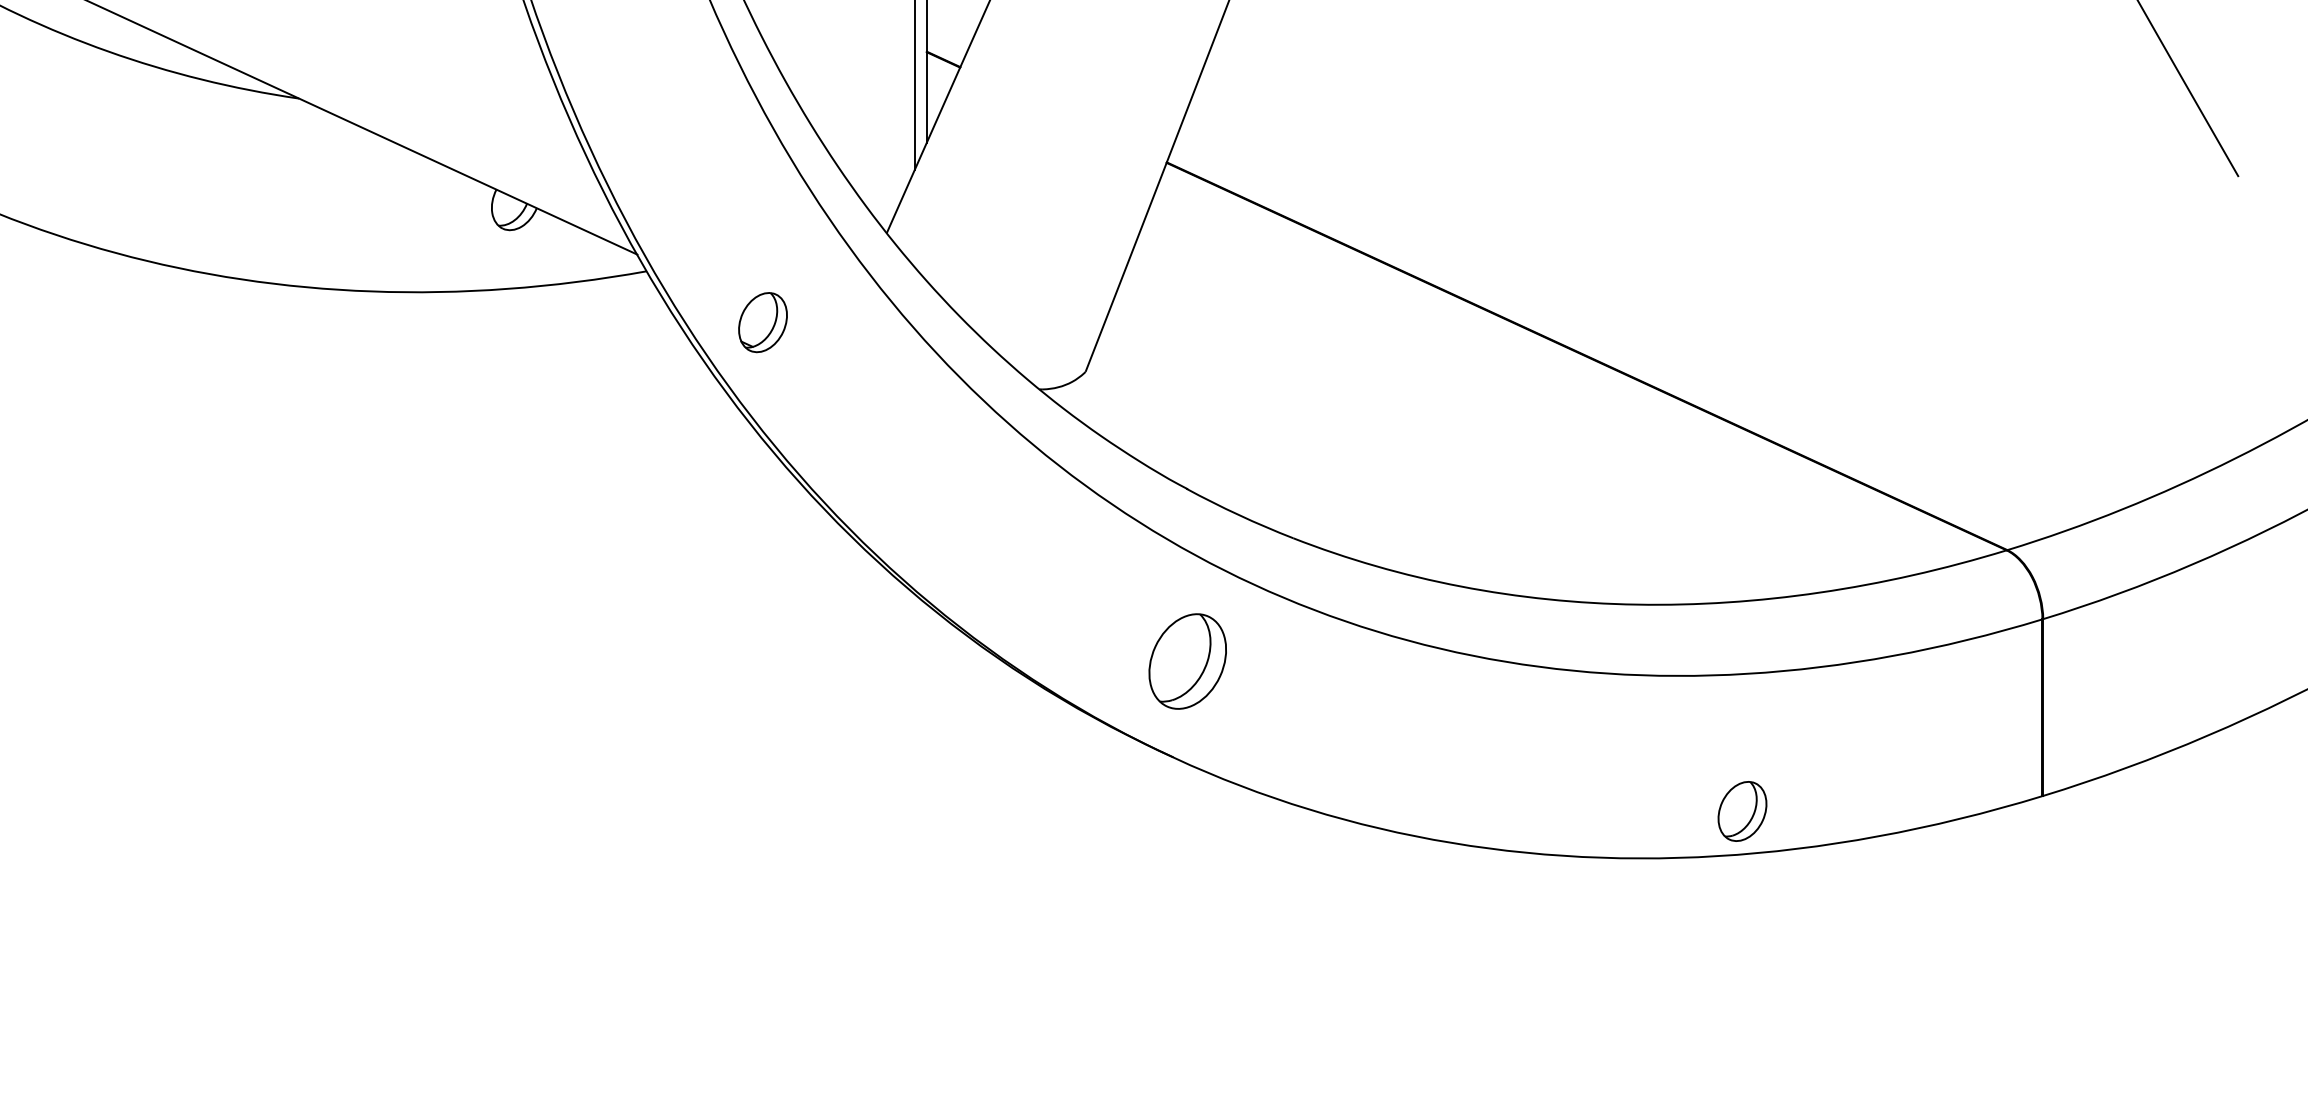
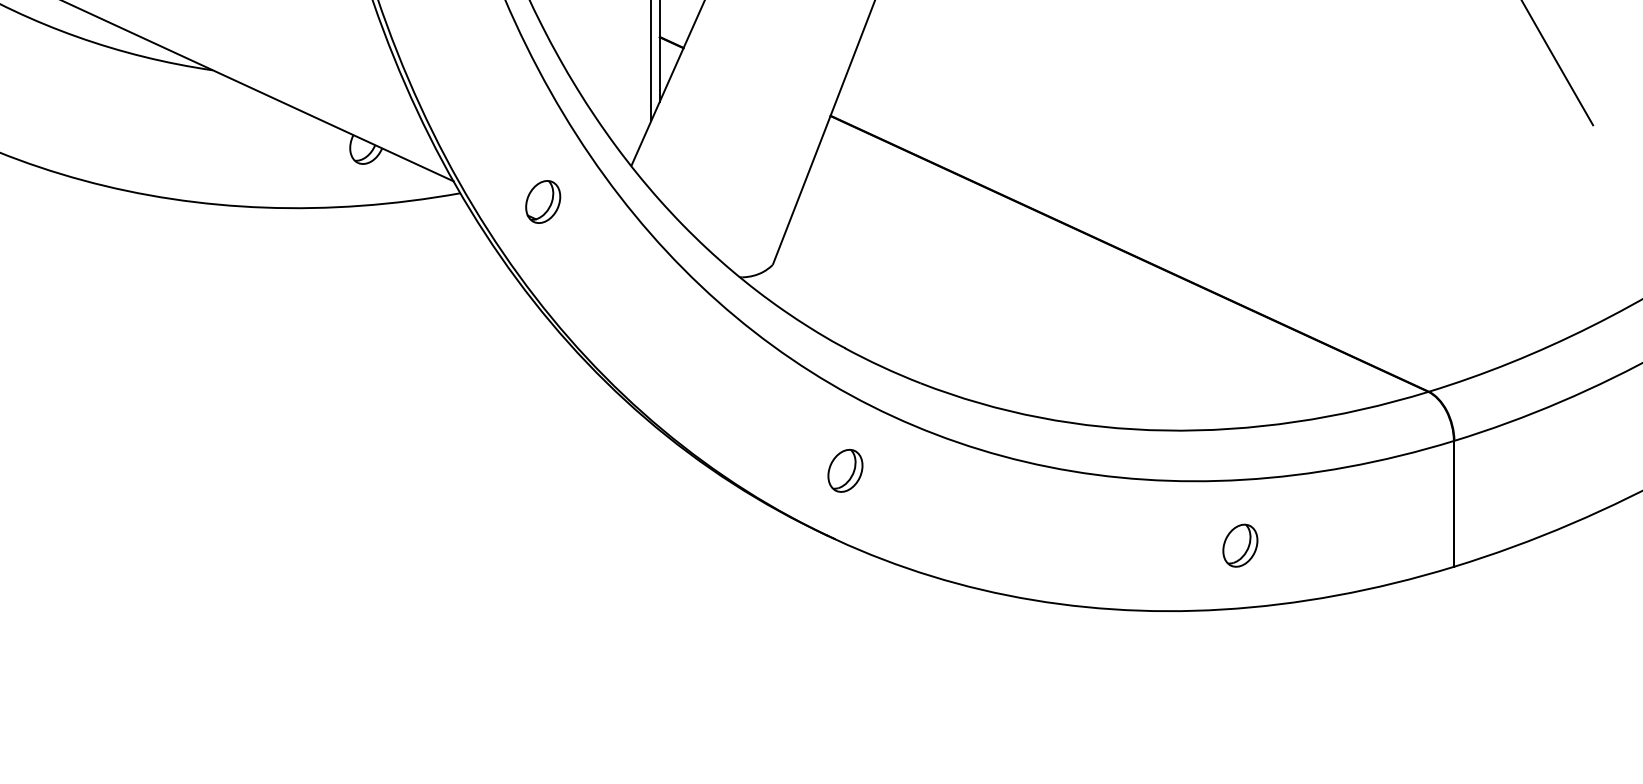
part: (762, 322) -> (542, 201), moved
part: (1187, 660) -> (845, 470), size x0.62
part: (1742, 811) -> (1240, 545), moved

